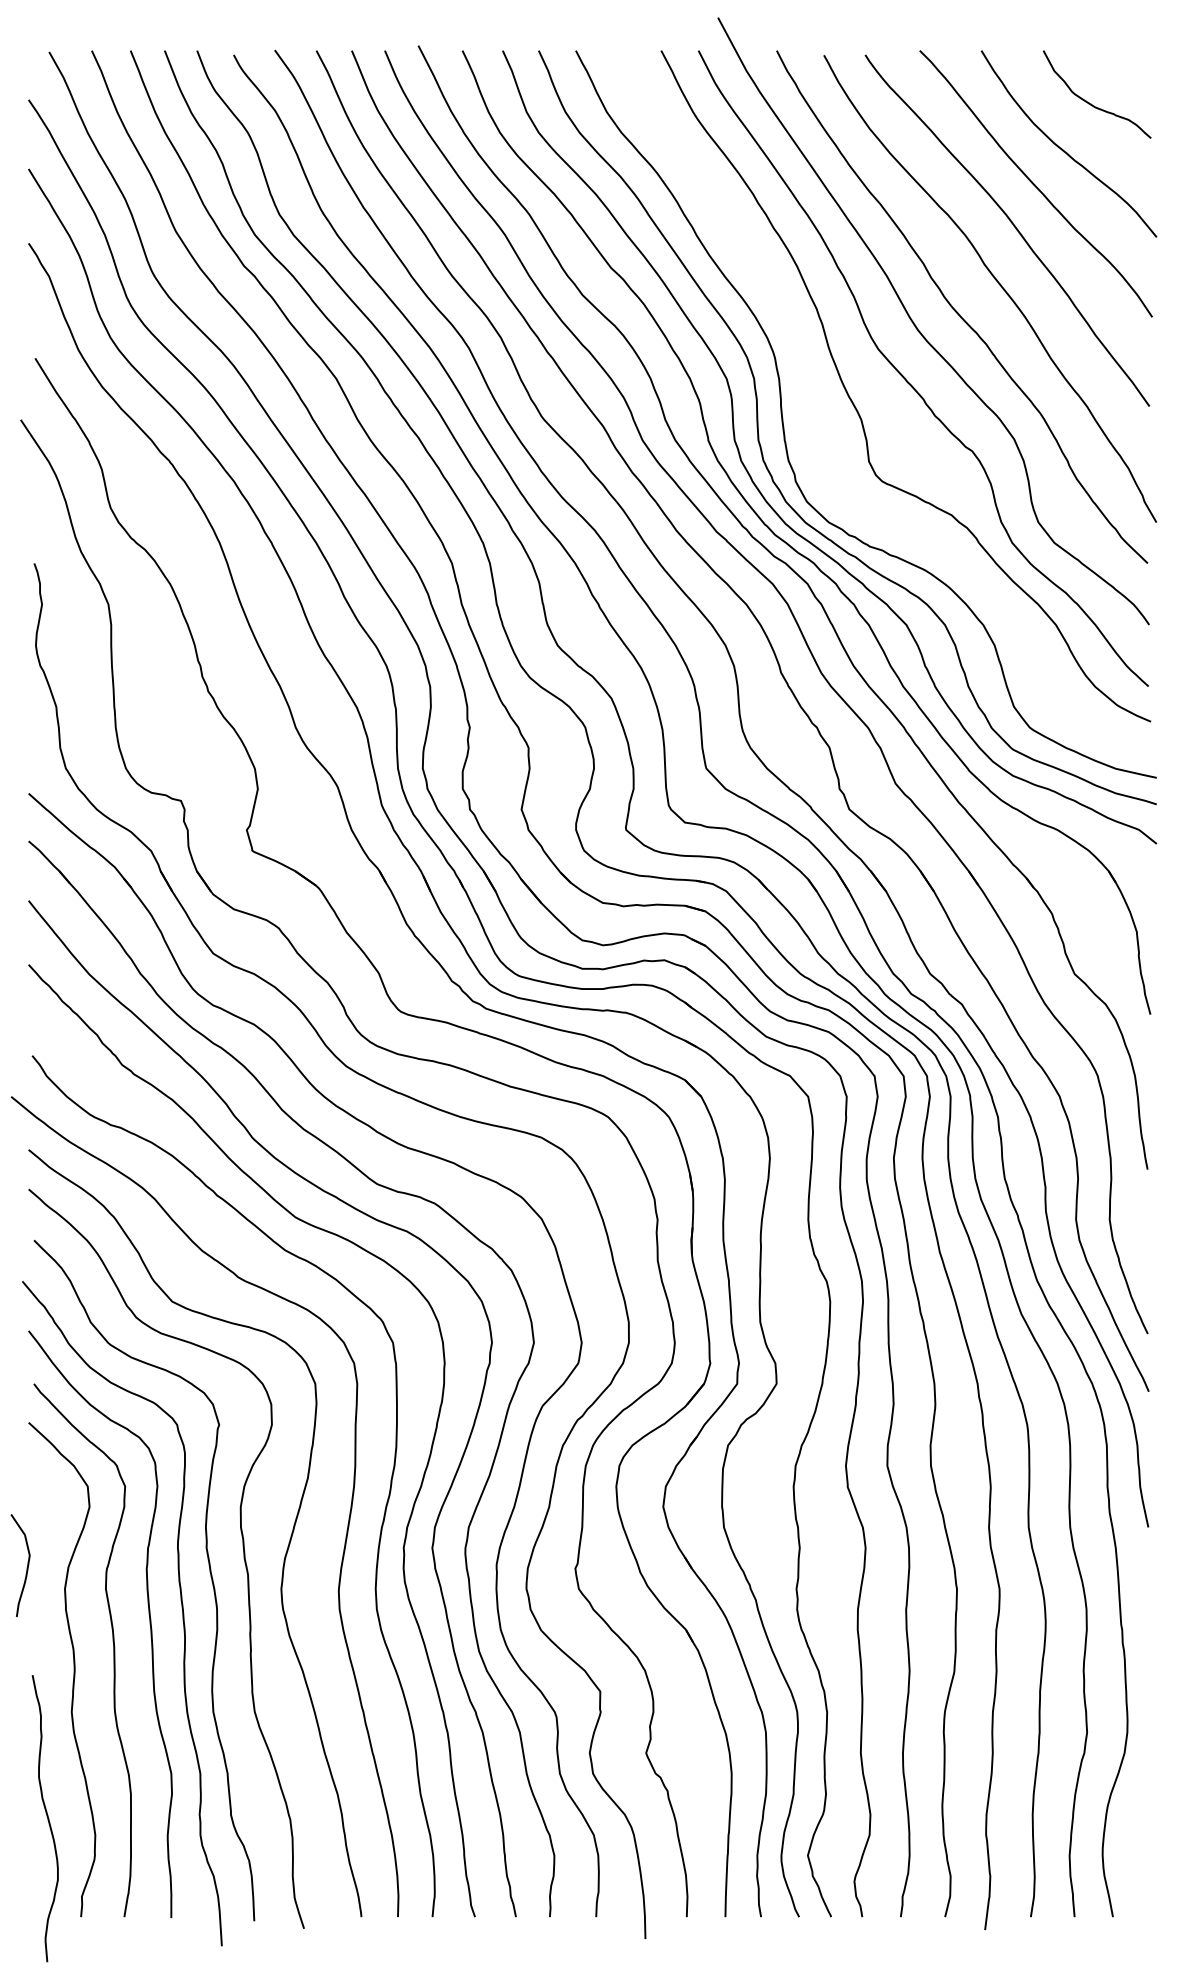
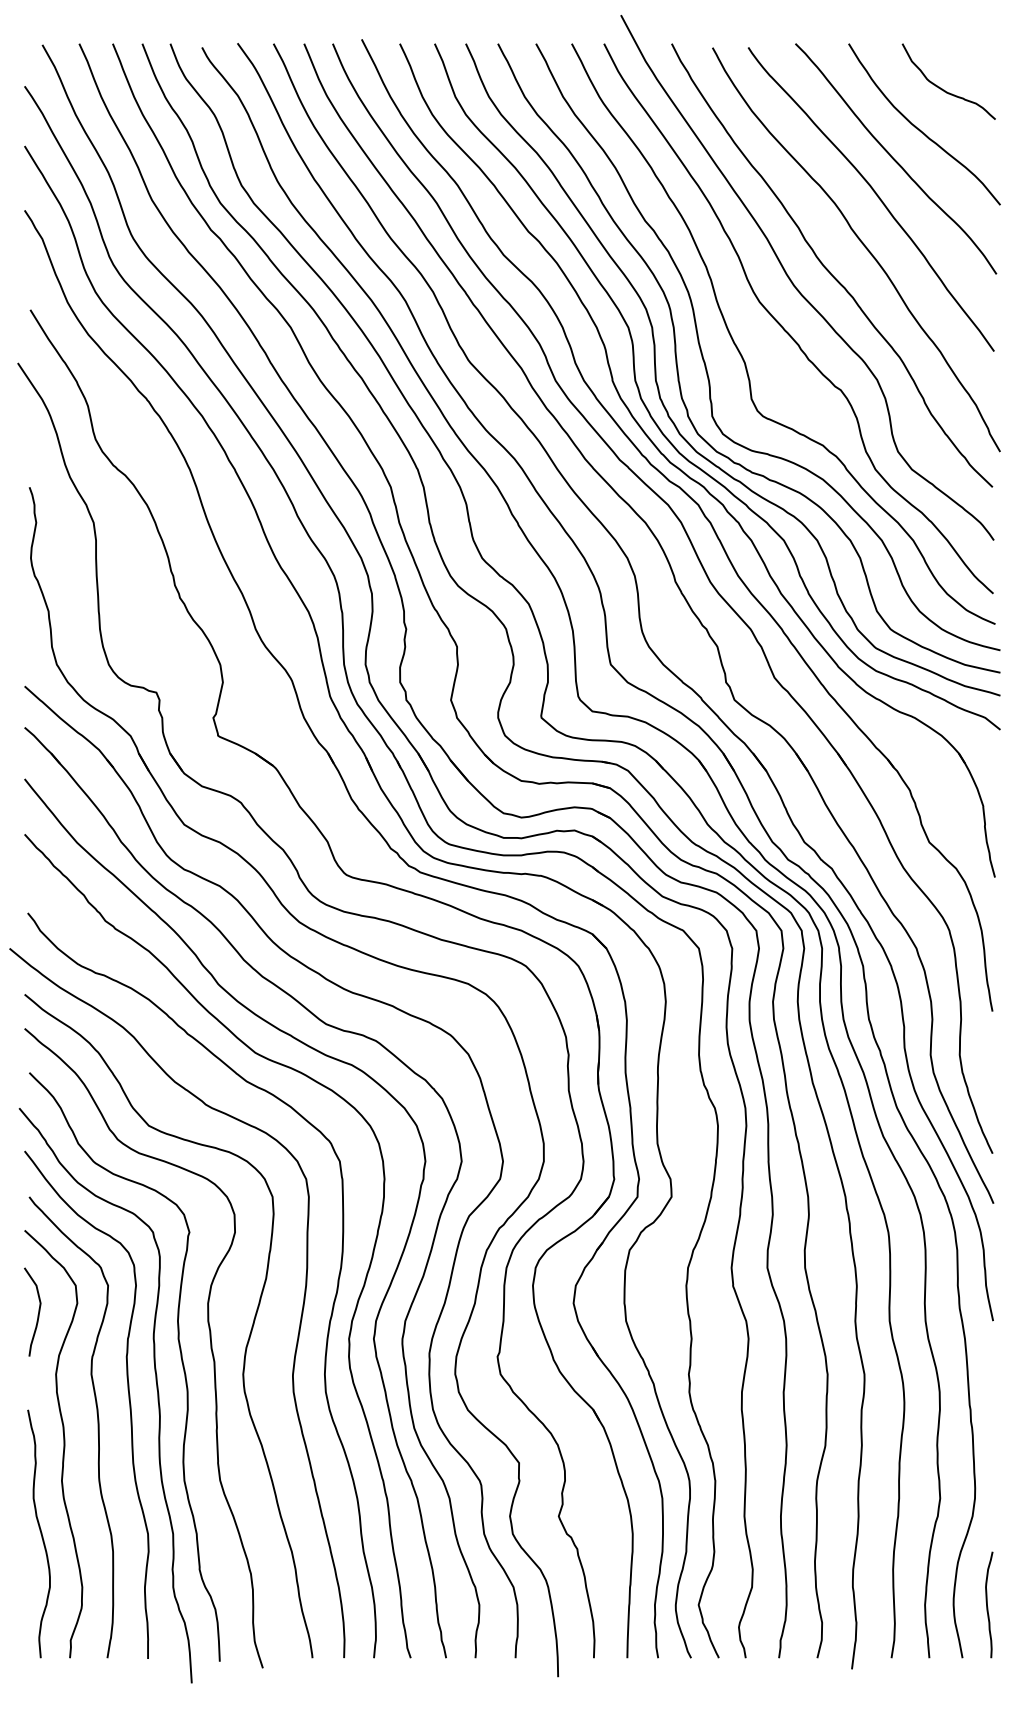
curve: (815, 418) -> (705, 361), added
curve: (26, 1568) -> (37, 1314), moved
curve: (46, 1818) -> (40, 1533), moved
curve: (1141, 1855) -> (987, 1604), added

